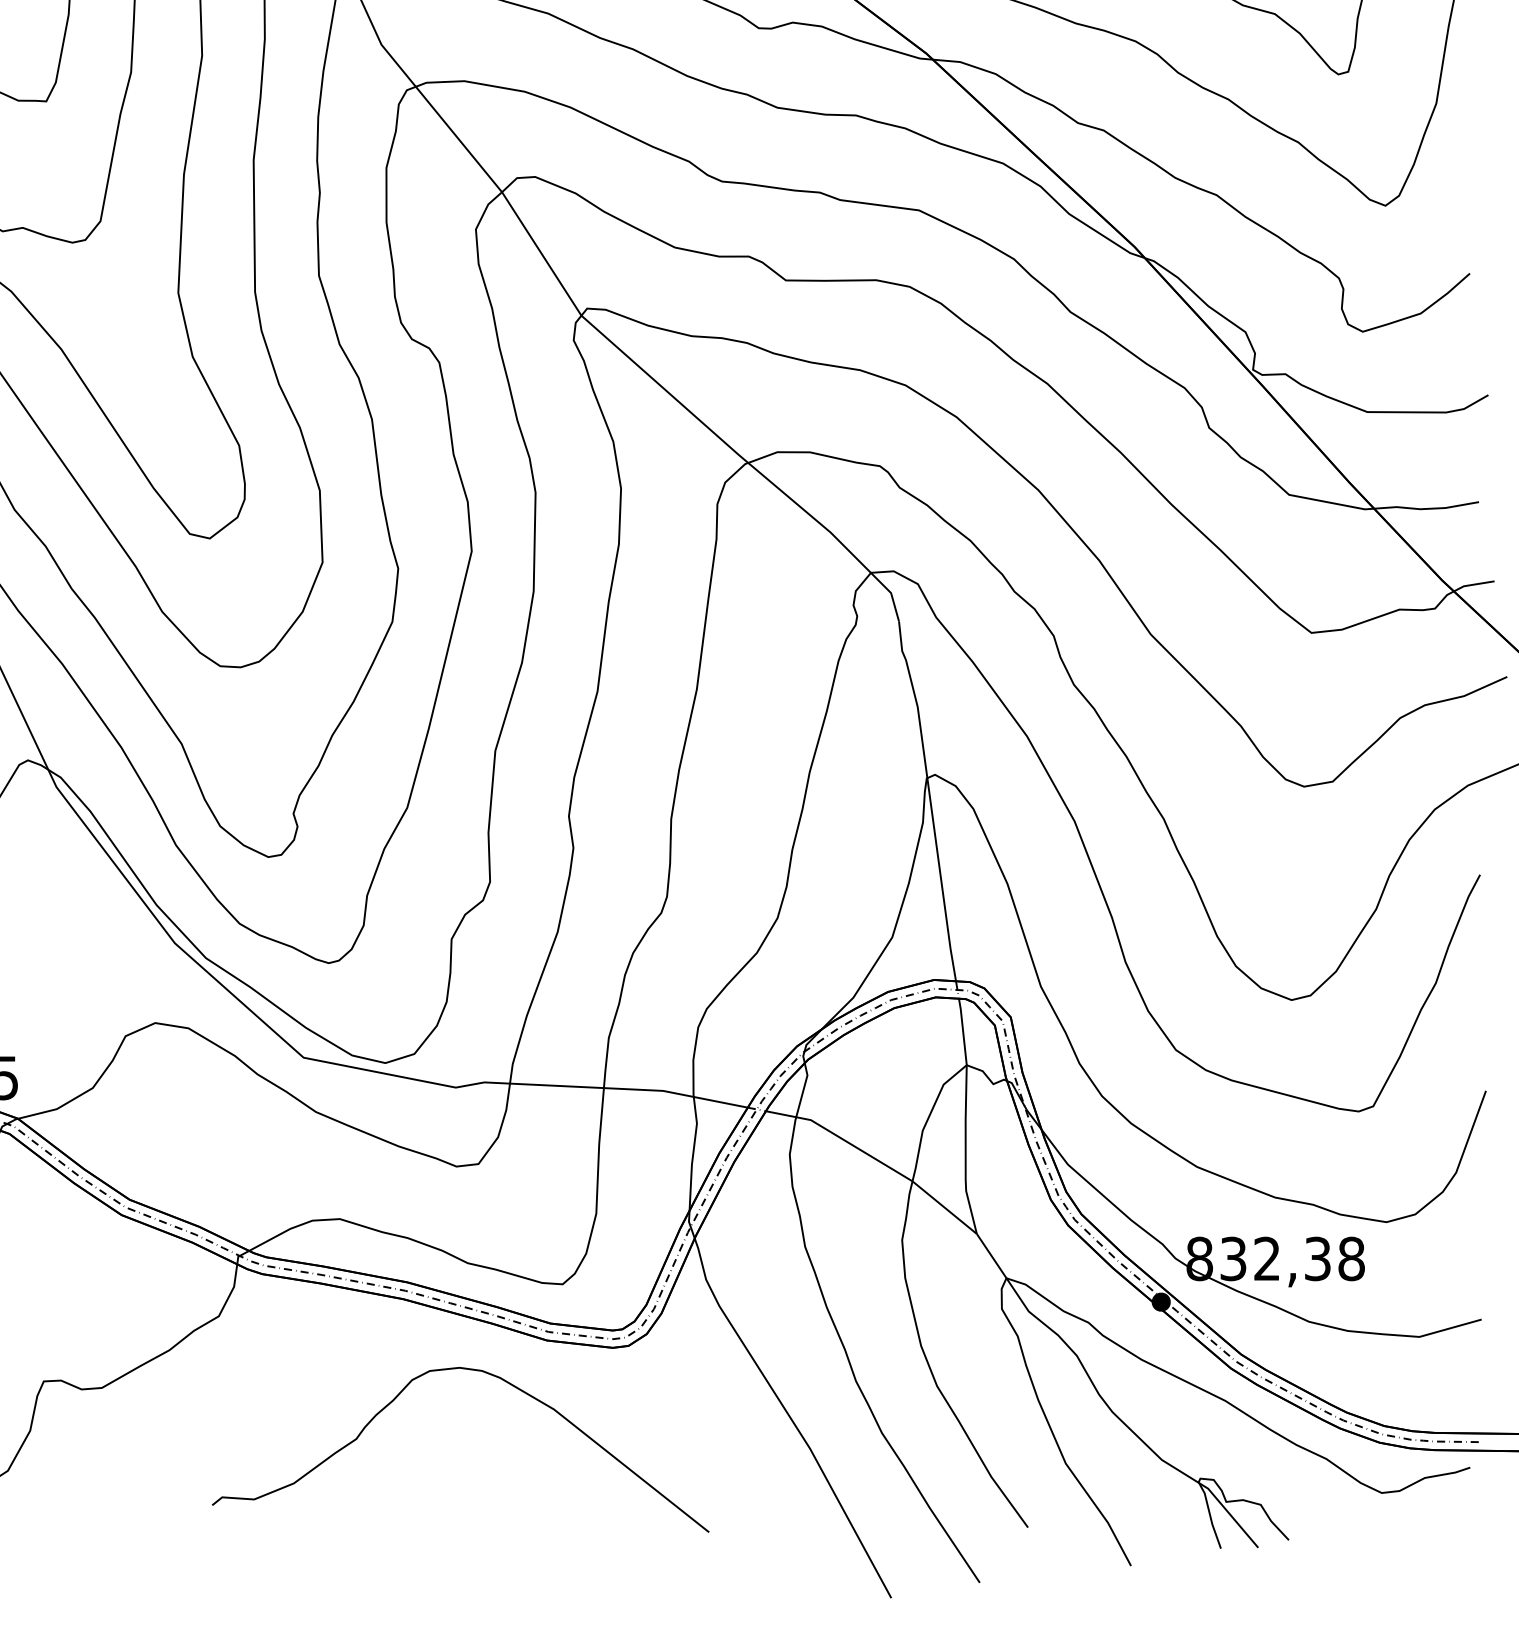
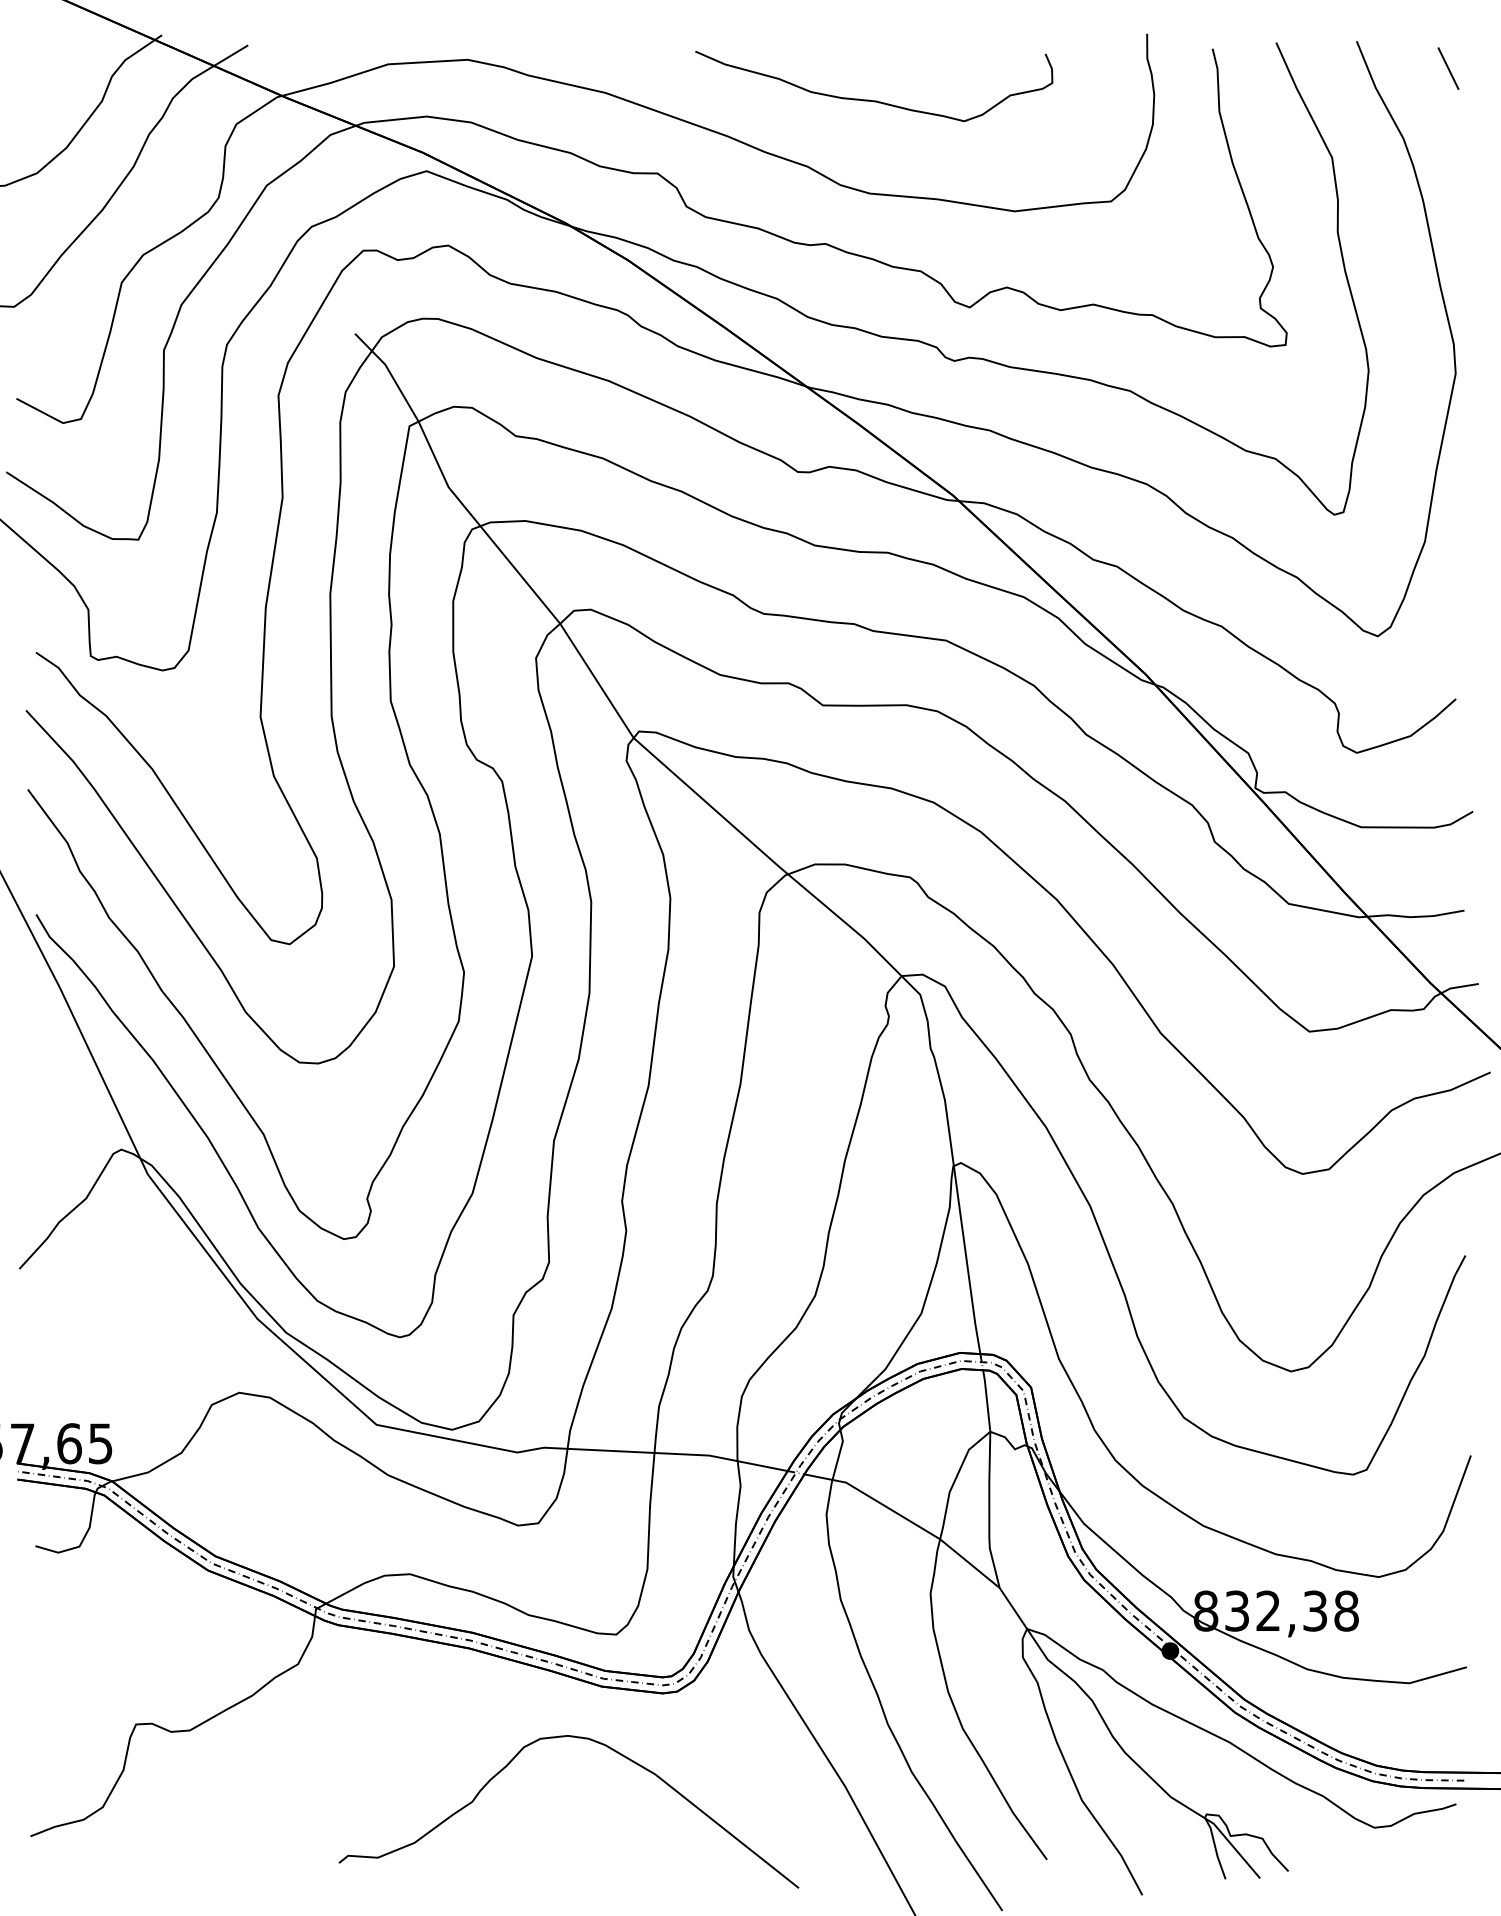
curve: (469, 1370) -> (577, 1738), moved

